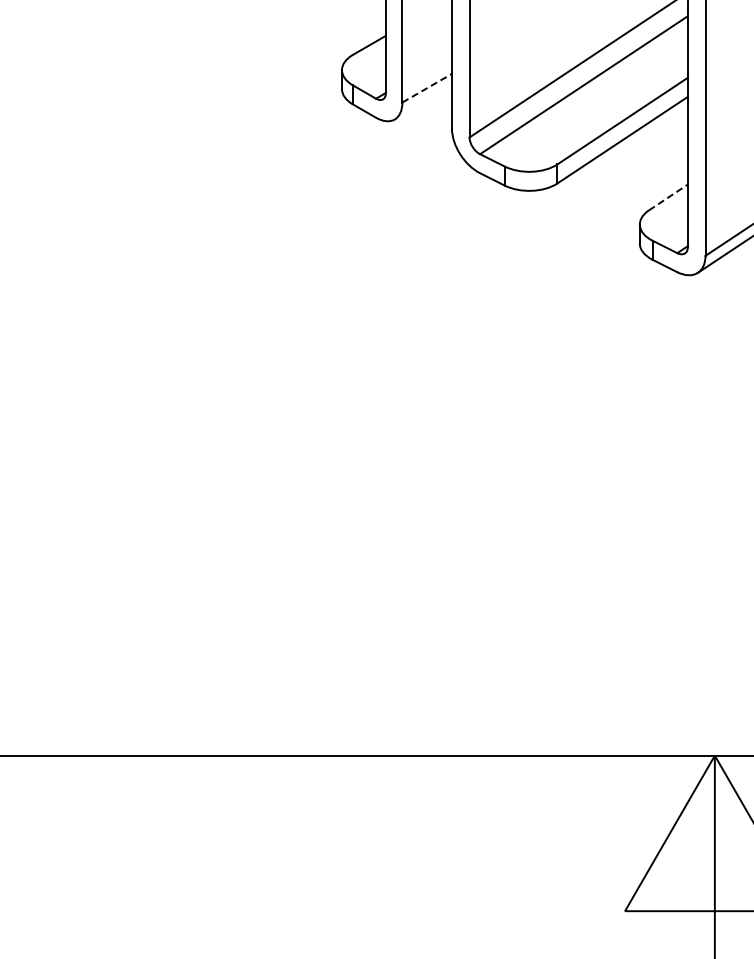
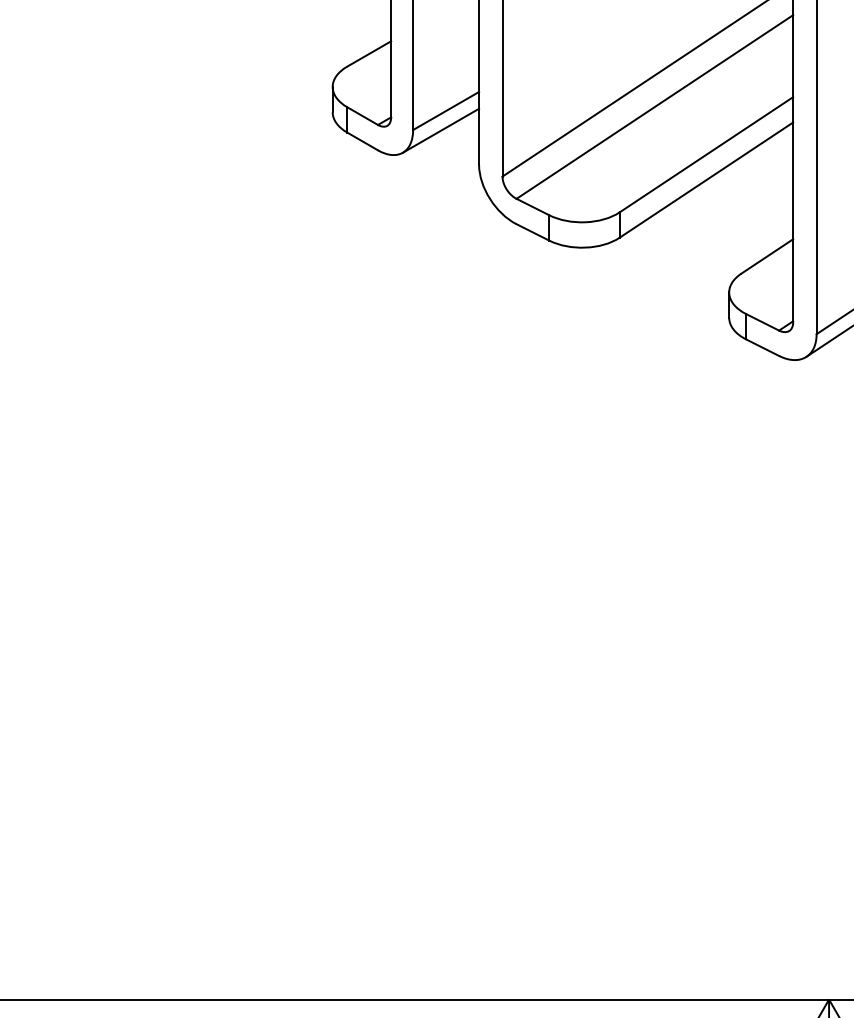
line: (427, 88) -> (446, 111), dashed -> solid
line: (422, 102) -> (439, 130), added
line: (668, 197) -> (767, 256), dashed -> solid

